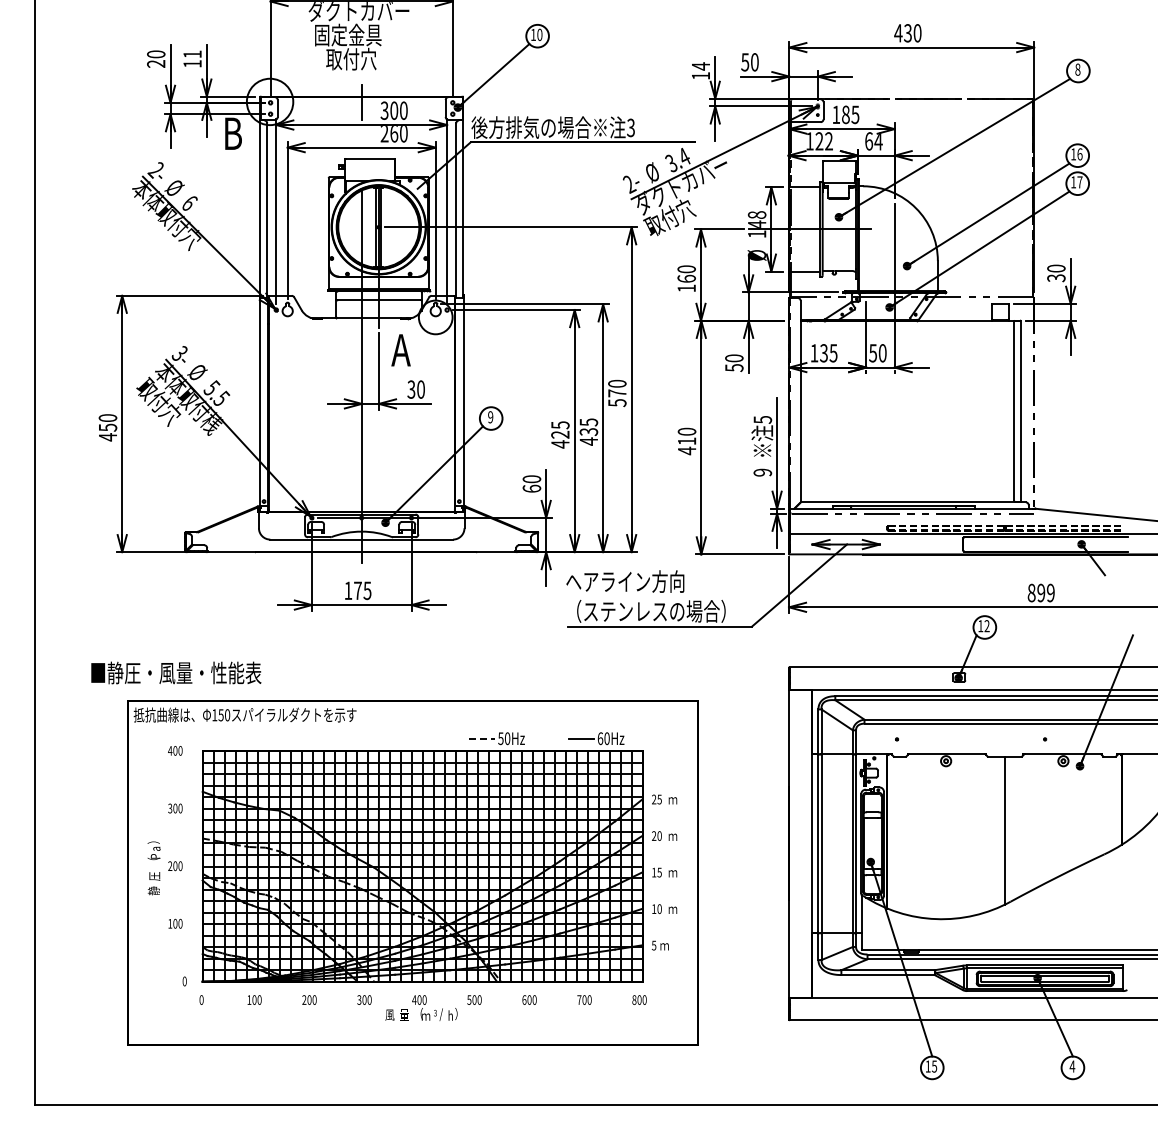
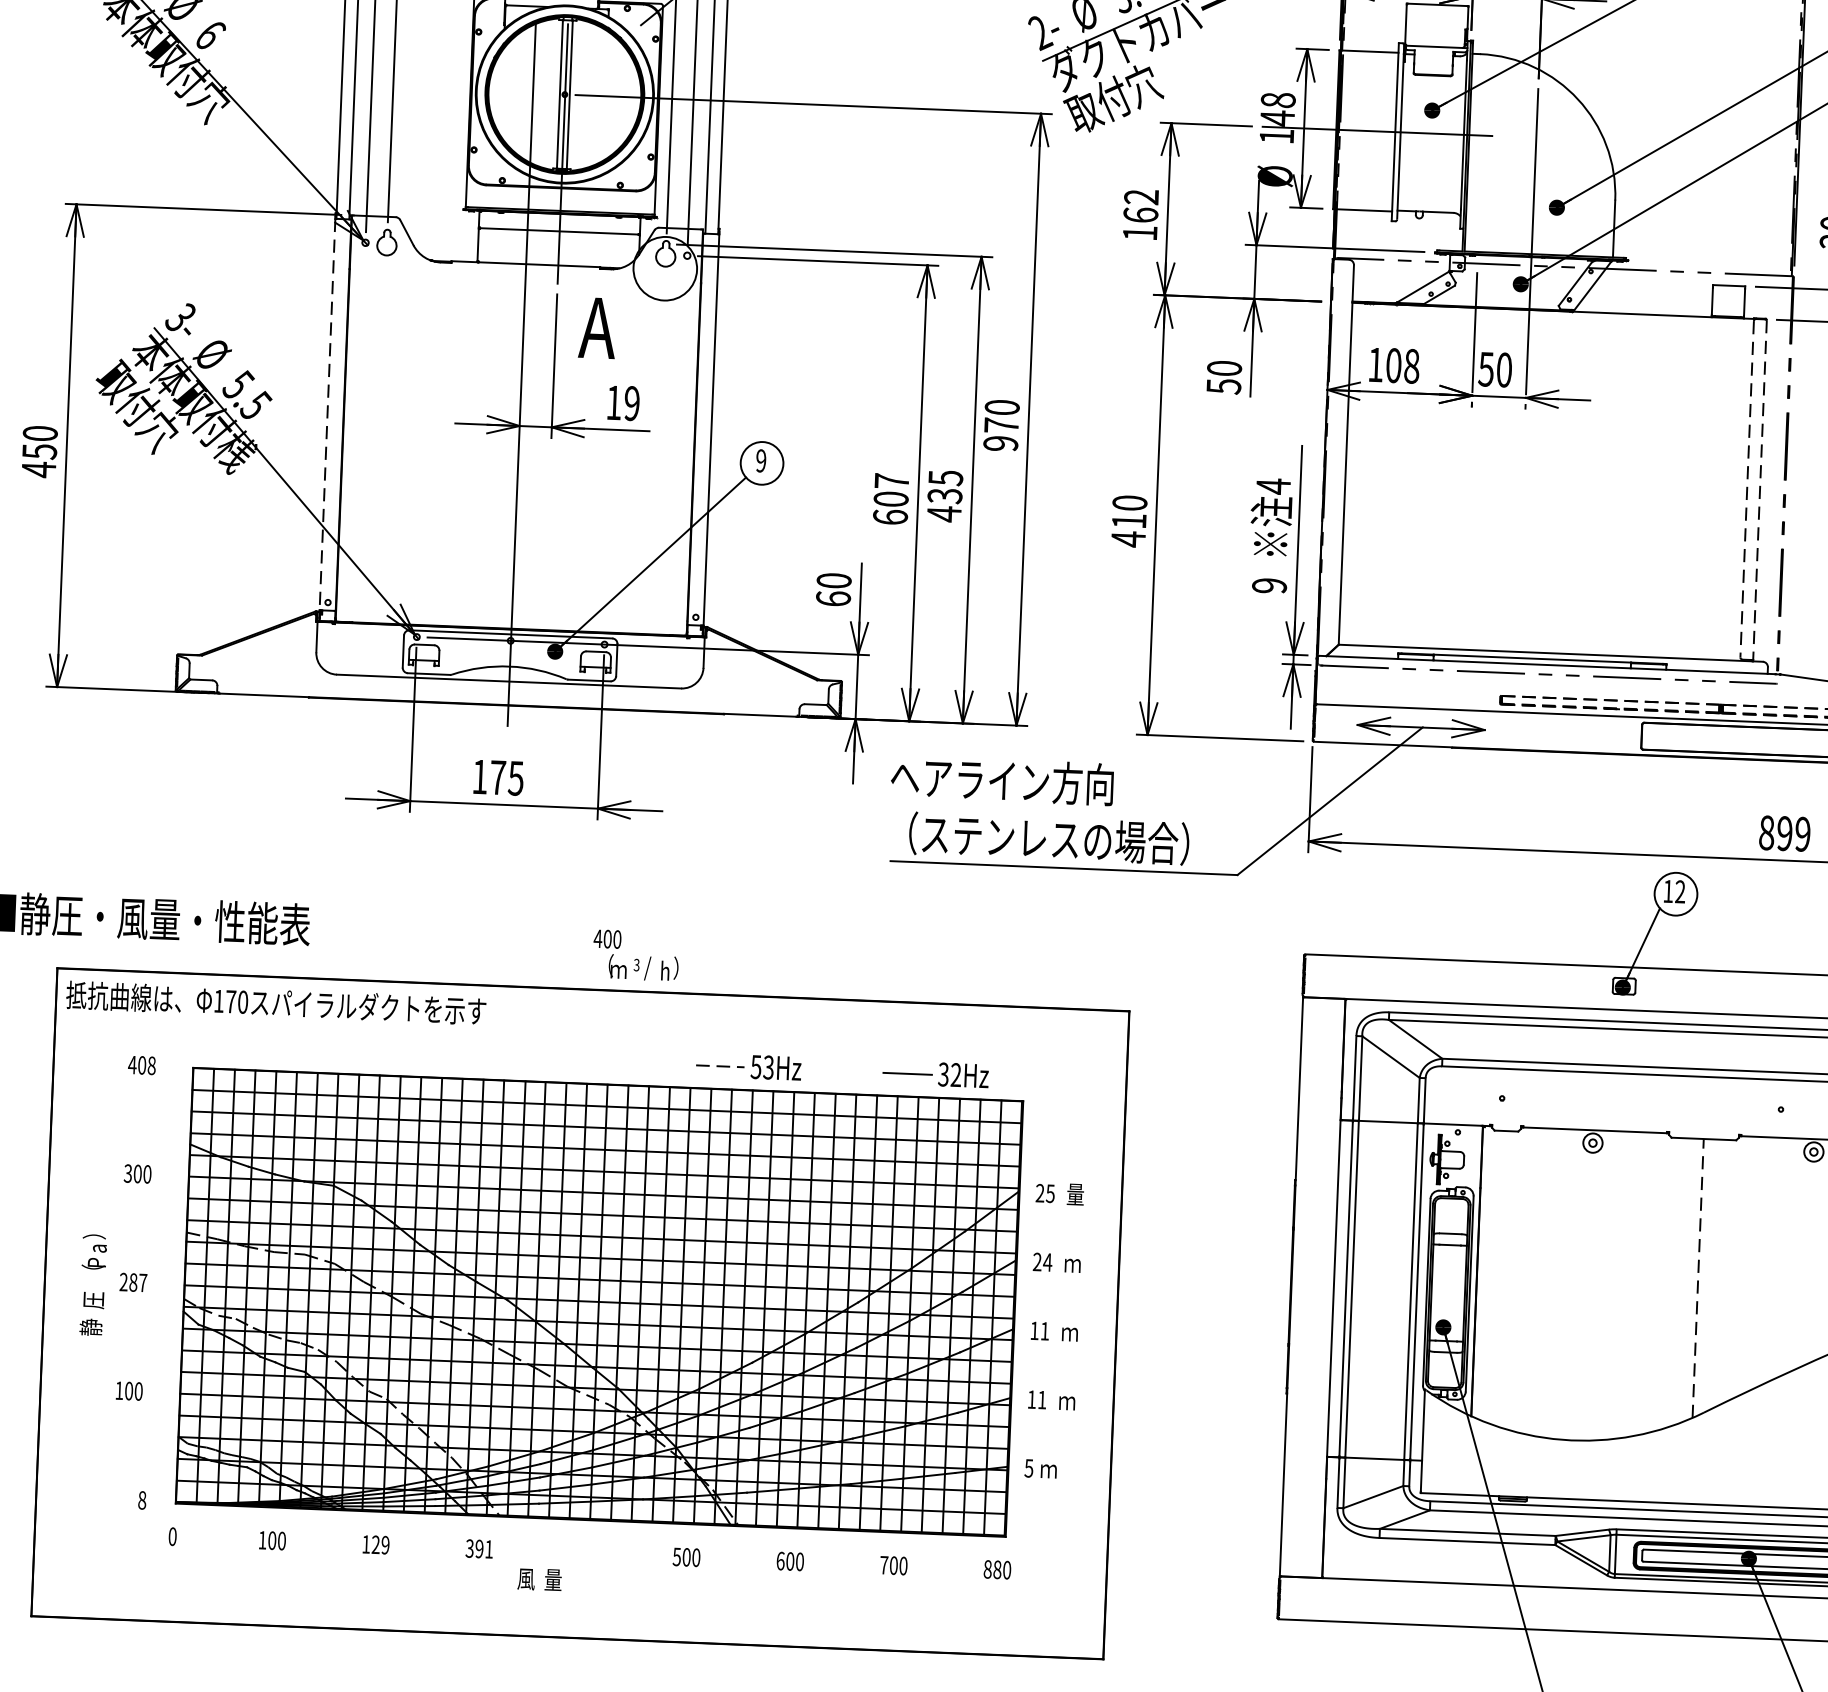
text: (686, 269) -> (1141, 197), 160 -> 162
text: (828, 353) -> (1402, 366), 135 -> 108
text: (415, 389) -> (621, 402), 30 -> 19
line: (259, 401) -> (326, 413), solid -> dashed
text: (617, 403) -> (1001, 444), 570 -> 970
line: (1013, 411) -> (1746, 489), solid -> dashed
line: (1020, 411) -> (1759, 490), solid -> dashed
text: (762, 419) -> (1272, 485), 5 -> 4
text: (560, 434) -> (891, 498), 425 -> 607
text: (220, 715) -> (229, 1002), 150 -> 170
text: (507, 738) -> (768, 1067), 50Hz -> 53Hz
text: (603, 738) -> (949, 1074), 60Hz -> 32Hz
text: (180, 751) -> (151, 1066), 400 -> 408
text: (672, 799) -> (1074, 1194), ｍ -> 量
line: (1004, 830) -> (1697, 1278), solid -> dashed
text: (659, 835) -> (1047, 1261), 20 -> 24
text: (177, 866) -> (137, 1283), 200 -> 287
text: (659, 872) -> (1044, 1331), 15 -> 11
text: (659, 909) -> (1041, 1400), 10 -> 11
text: (184, 981) -> (141, 1500), 0 -> 8
text: (309, 999) -> (375, 1543), 200 -> 129
text: (366, 999) -> (483, 1548), 300 -> 391
text: (639, 1000) -> (997, 1570), 800 -> 880
text: (434, 1007) -> (635, 954), moved

